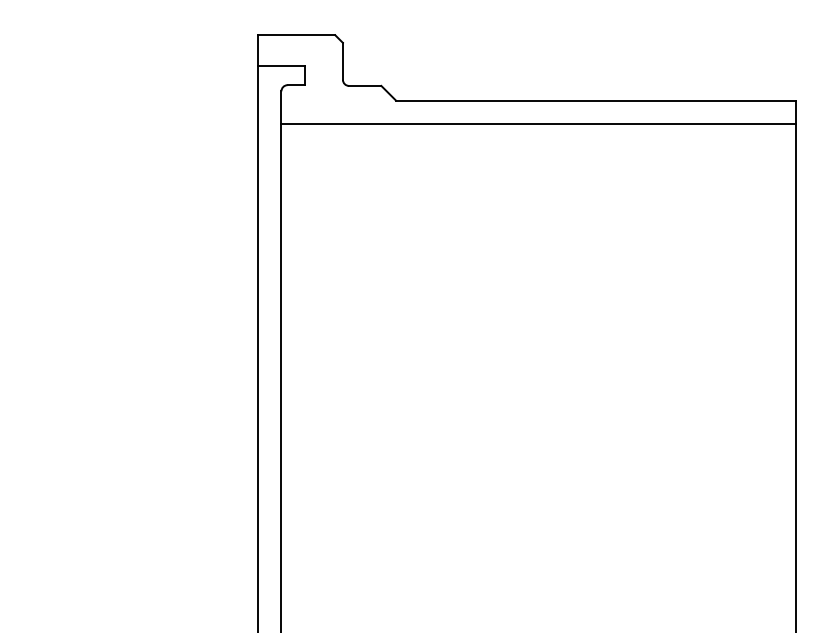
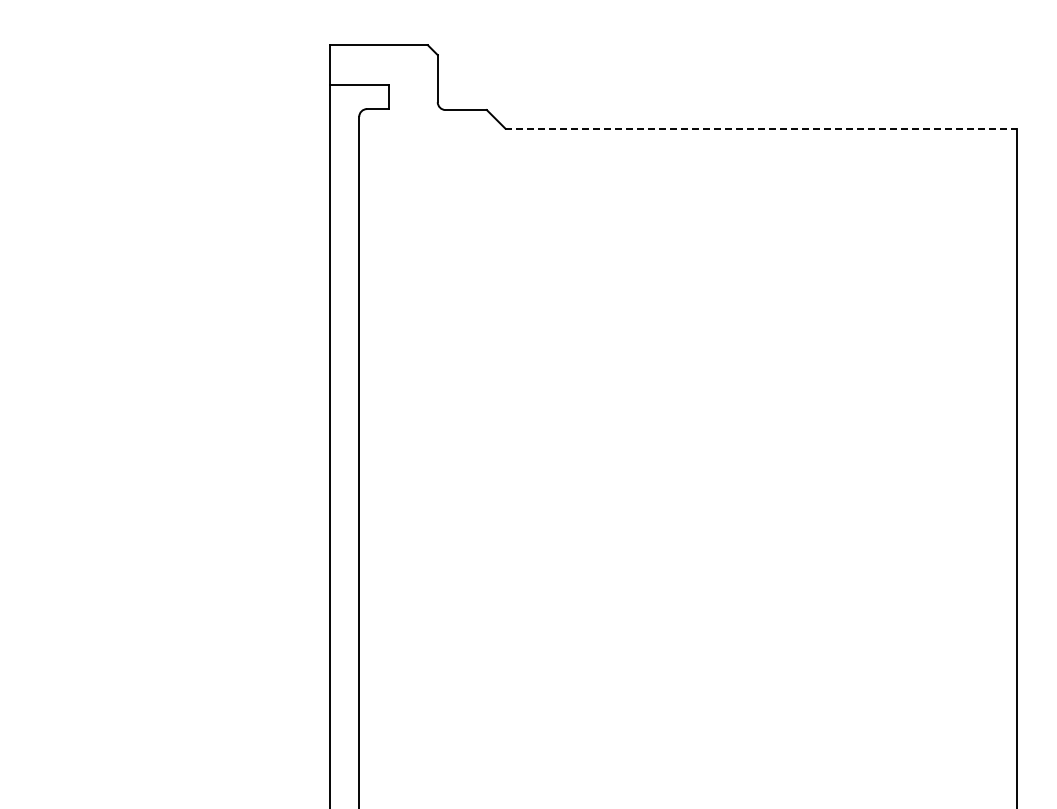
line: (596, 100) -> (761, 128), solid -> dashed
line: (538, 123) -> (687, 158), removed

